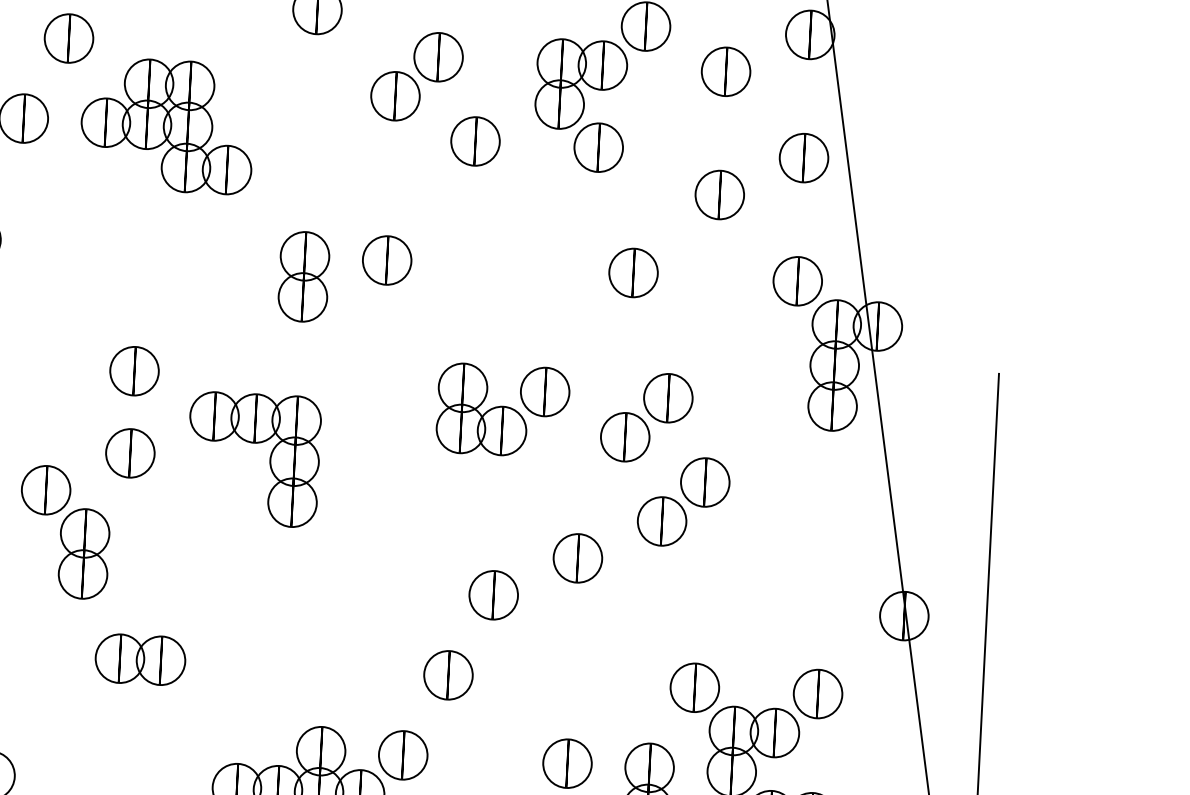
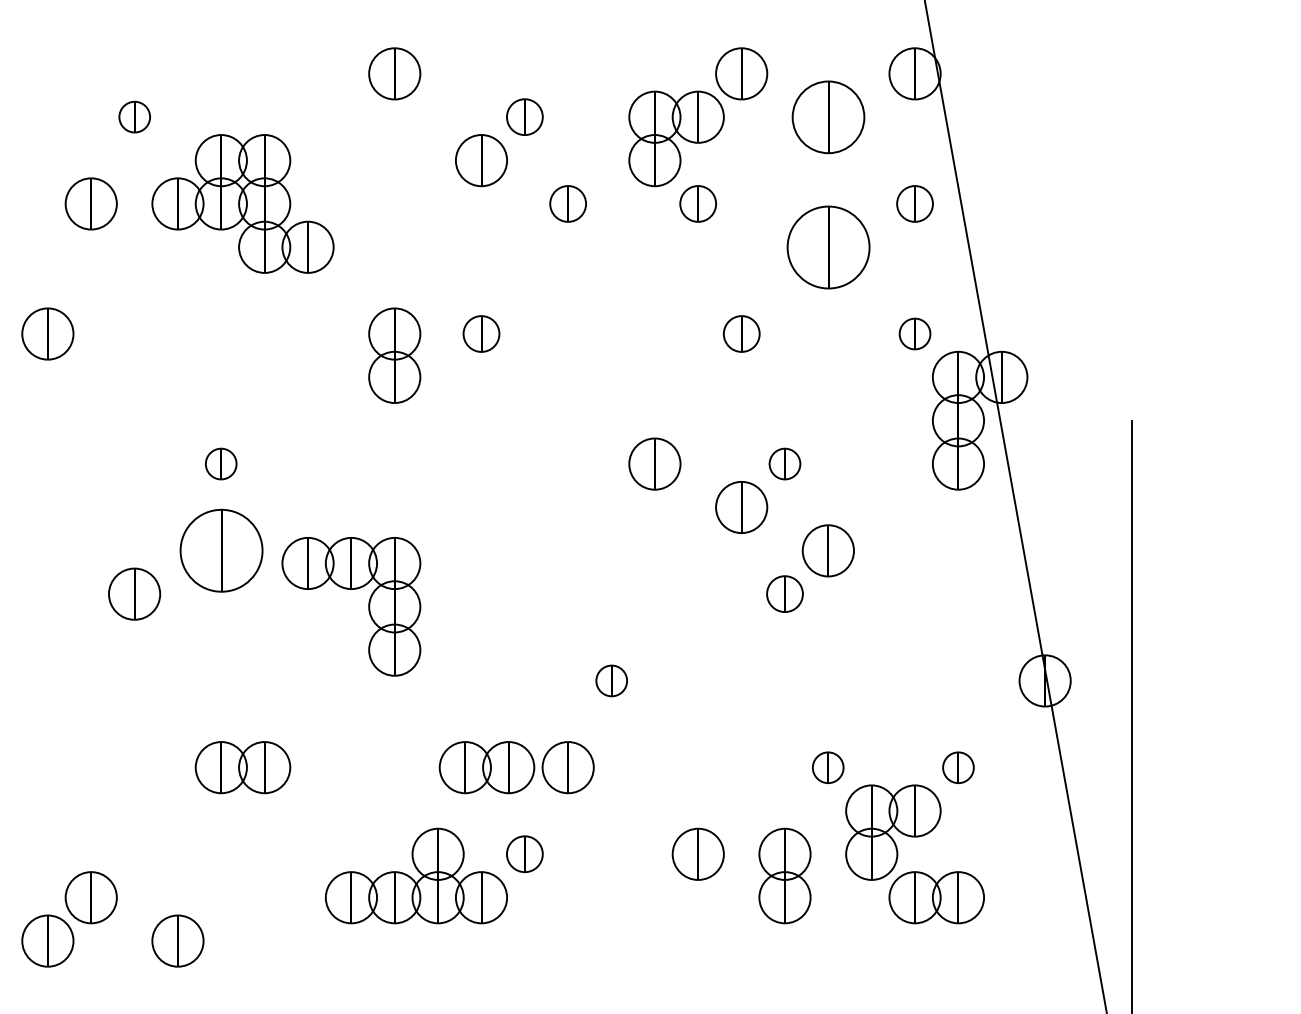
part: (68, 37) -> (134, 116), size x0.6
part: (438, 56) -> (524, 116), size x0.7
part: (725, 71) -> (827, 116), size x1.4
part: (474, 141) -> (567, 203), size x0.7
part: (598, 147) -> (697, 203), size x0.7
part: (803, 157) -> (914, 203), size x0.7
part: (719, 194) -> (827, 246), size x1.6
part: (387, 260) -> (481, 333), size x0.7
part: (633, 272) -> (741, 333), size x0.7
part: (797, 280) -> (914, 333), size x0.6
part: (133, 370) -> (220, 463), size x0.6
part: (667, 397) -> (784, 463), size x0.6
part: (482, 409) -> (589, 485), removed
part: (254, 443) -> (351, 589), moved
part: (129, 453) -> (220, 550), size x1.6
part: (661, 520) -> (784, 593), size x0.7
part: (83, 554) -> (177, 659), removed
part: (577, 558) -> (697, 637), removed
part: (493, 594) -> (611, 680), size x0.6
part: (371, 671) -> (486, 767), added
part: (694, 687) -> (827, 767), size x0.6
part: (818, 693) -> (958, 767), size x0.6
part: (402, 754) -> (524, 853), size x0.7

